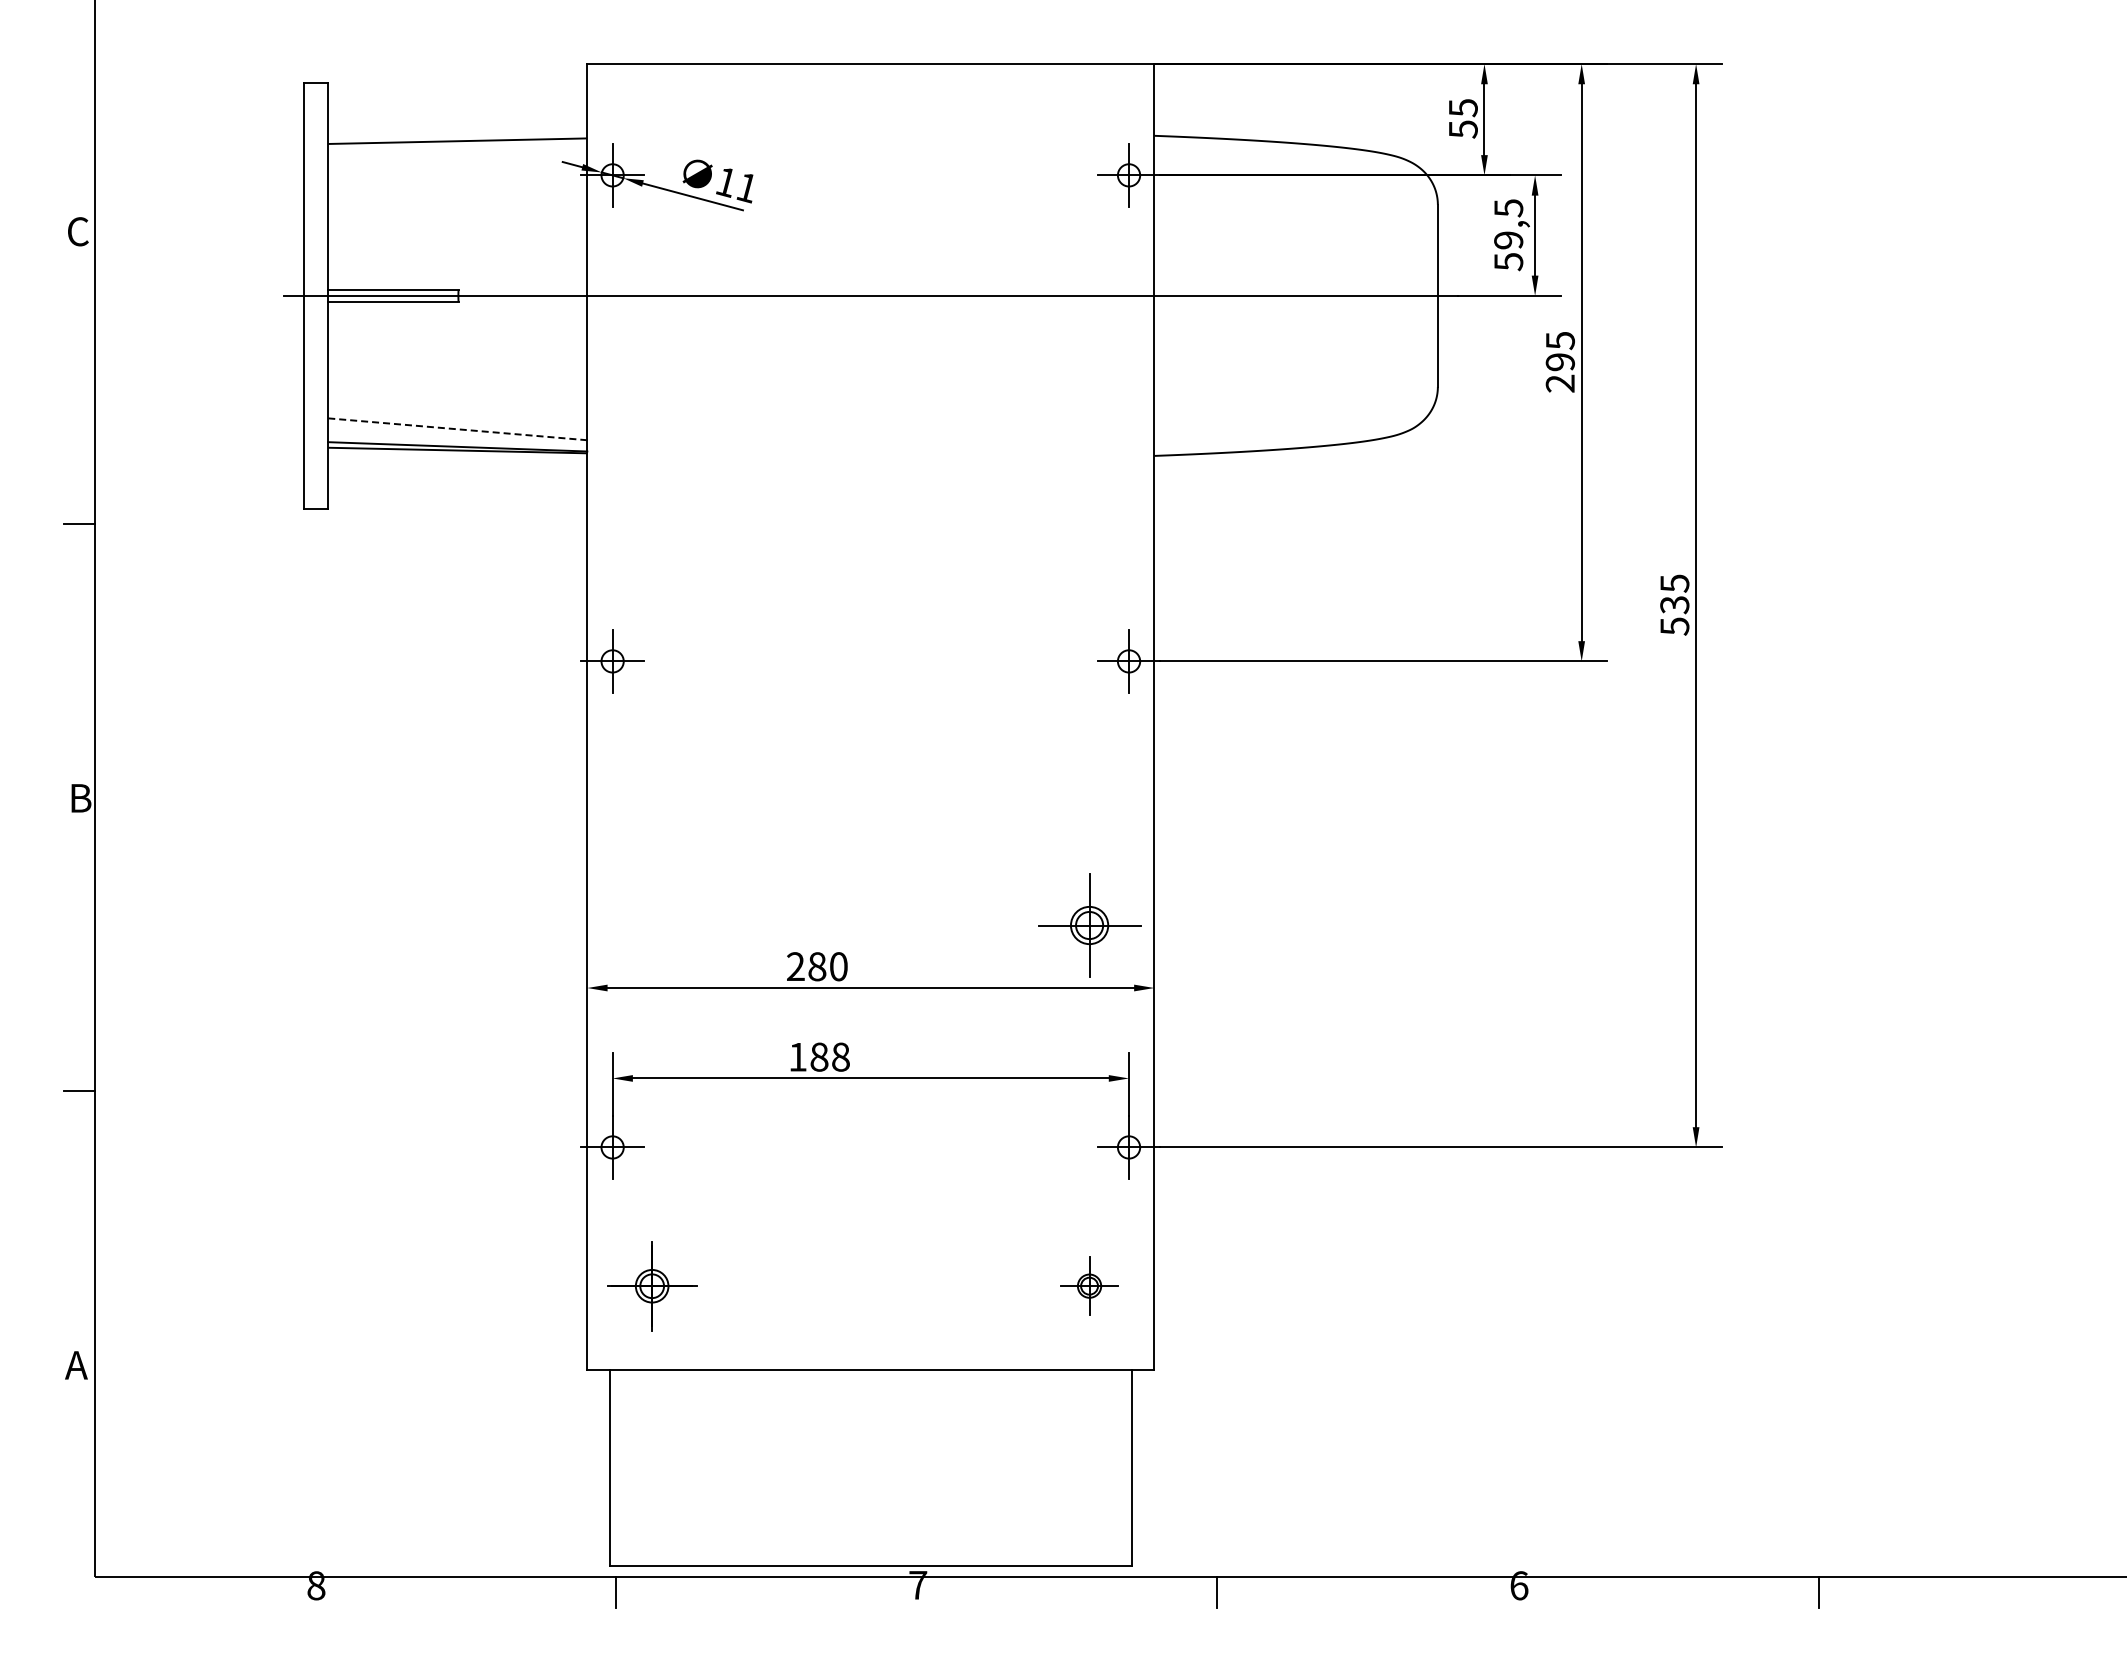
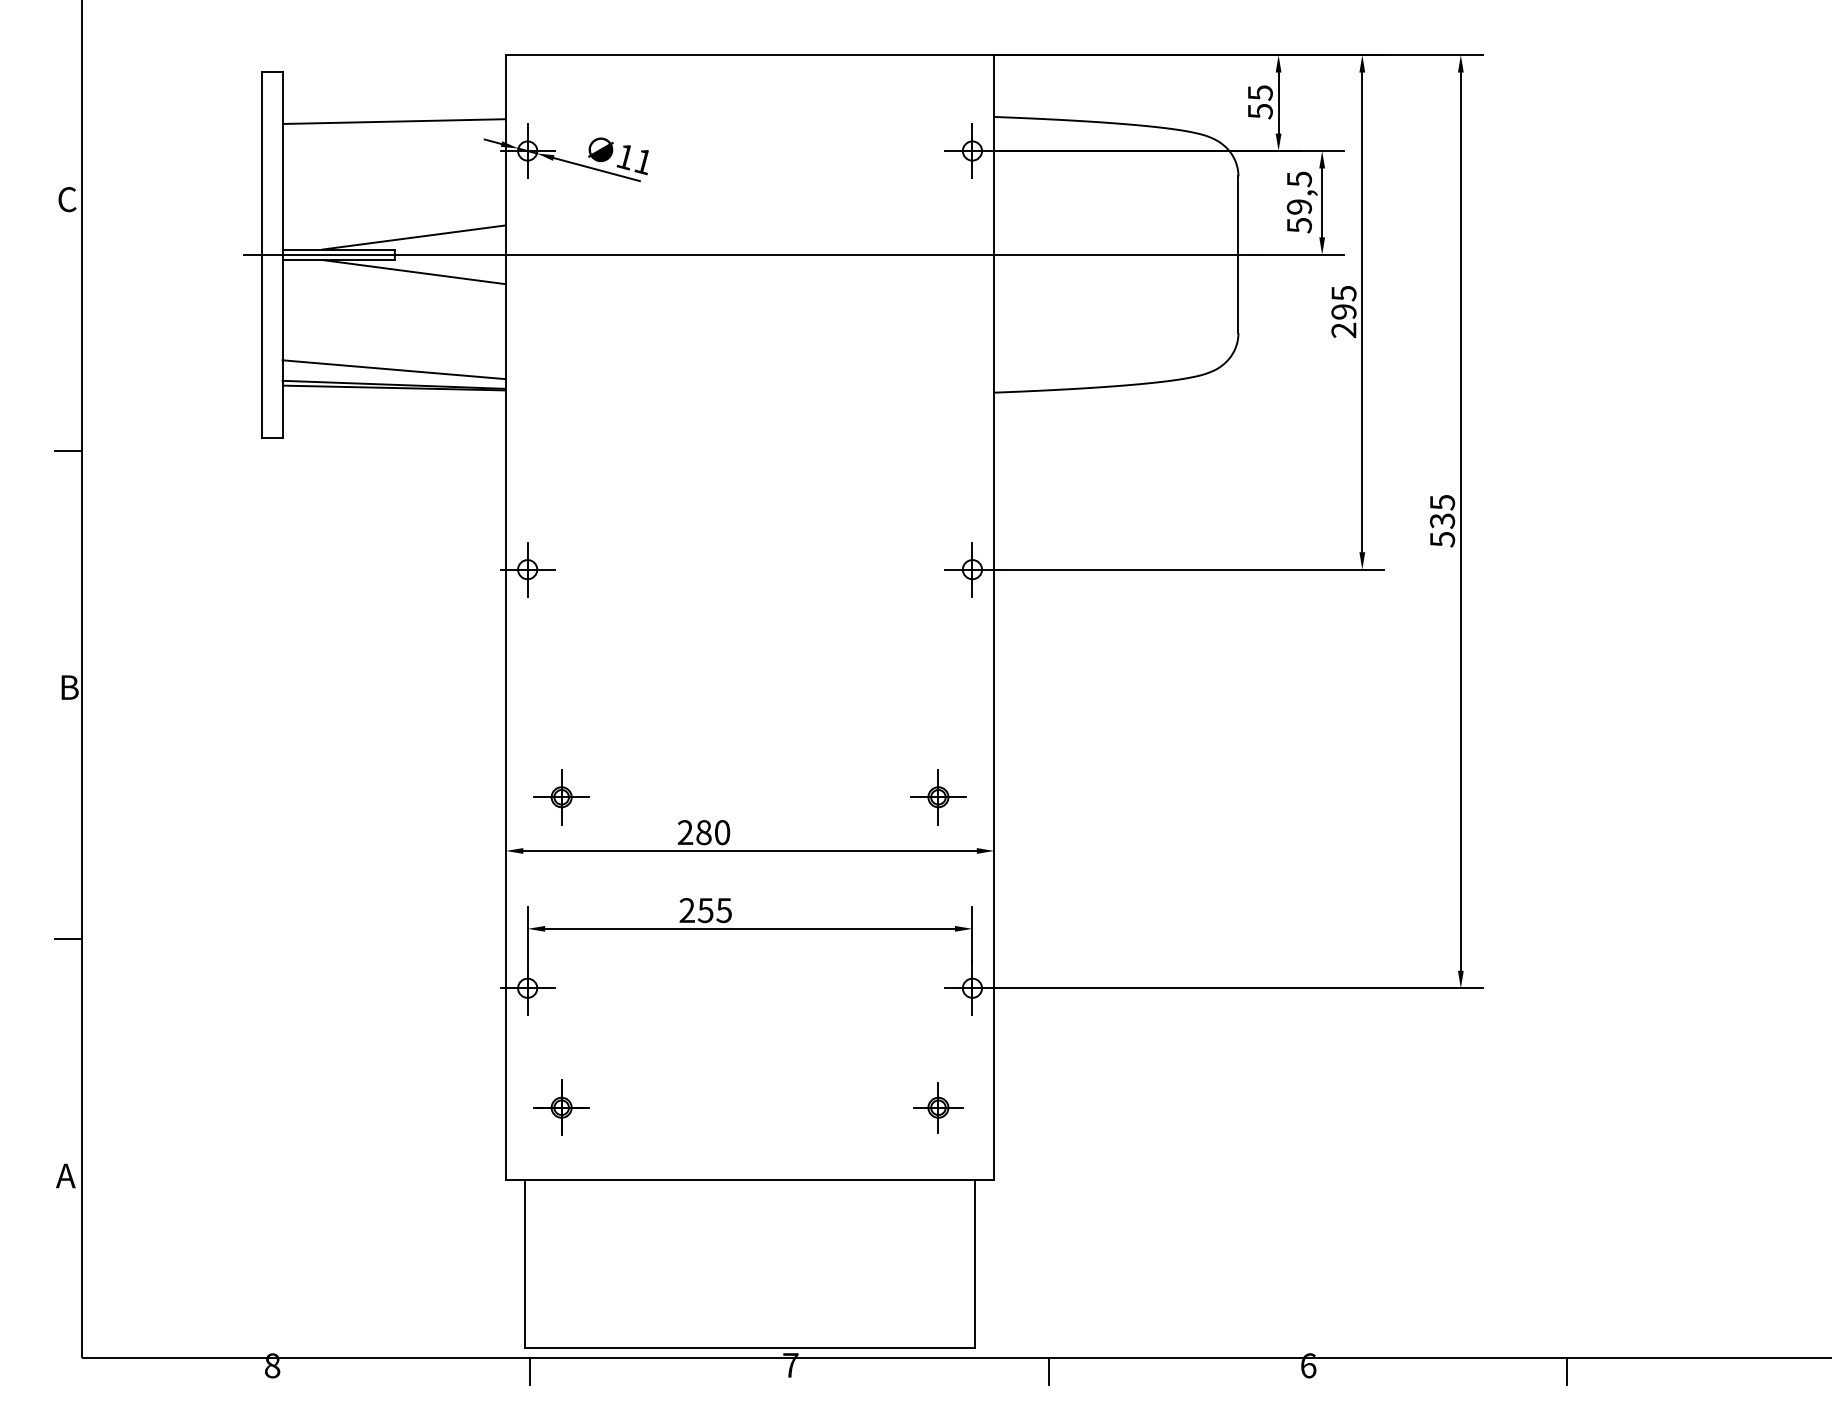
line: (480, 275) -> (413, 237), added
line: (480, 315) -> (413, 271), added
line: (457, 429) -> (394, 369), dashed -> solid
part: (651, 925) -> (561, 797), added
part: (1089, 925) -> (938, 797), size x0.62
text: (819, 1056) -> (705, 909), 188 -> 255
part: (651, 1285) -> (561, 1107), size x0.71

